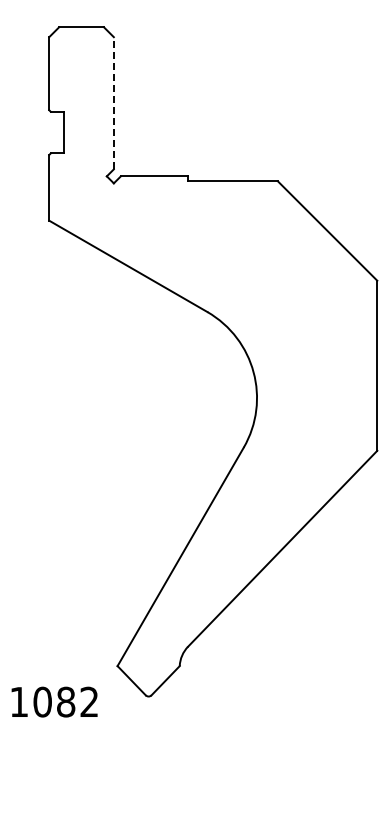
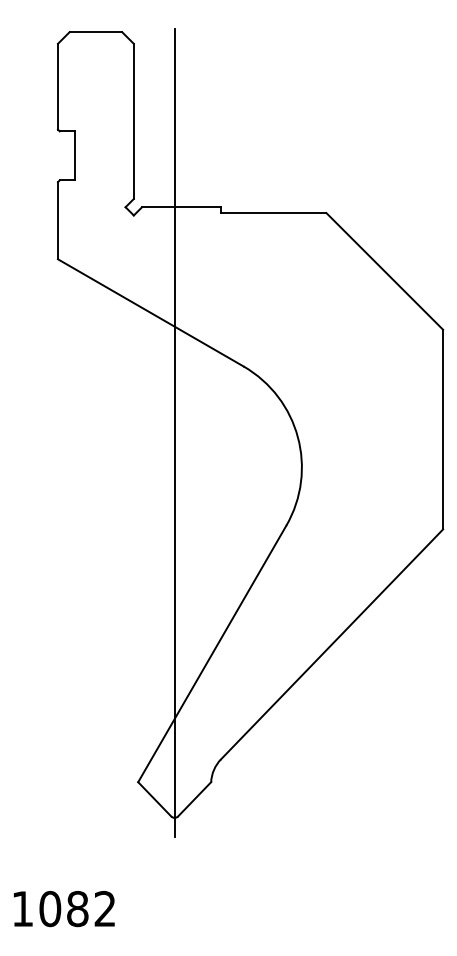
line: (113, 102) -> (133, 120), dashed -> solid
line: (148, 368) -> (174, 432), added
text: (54, 701) -> (64, 908), moved

